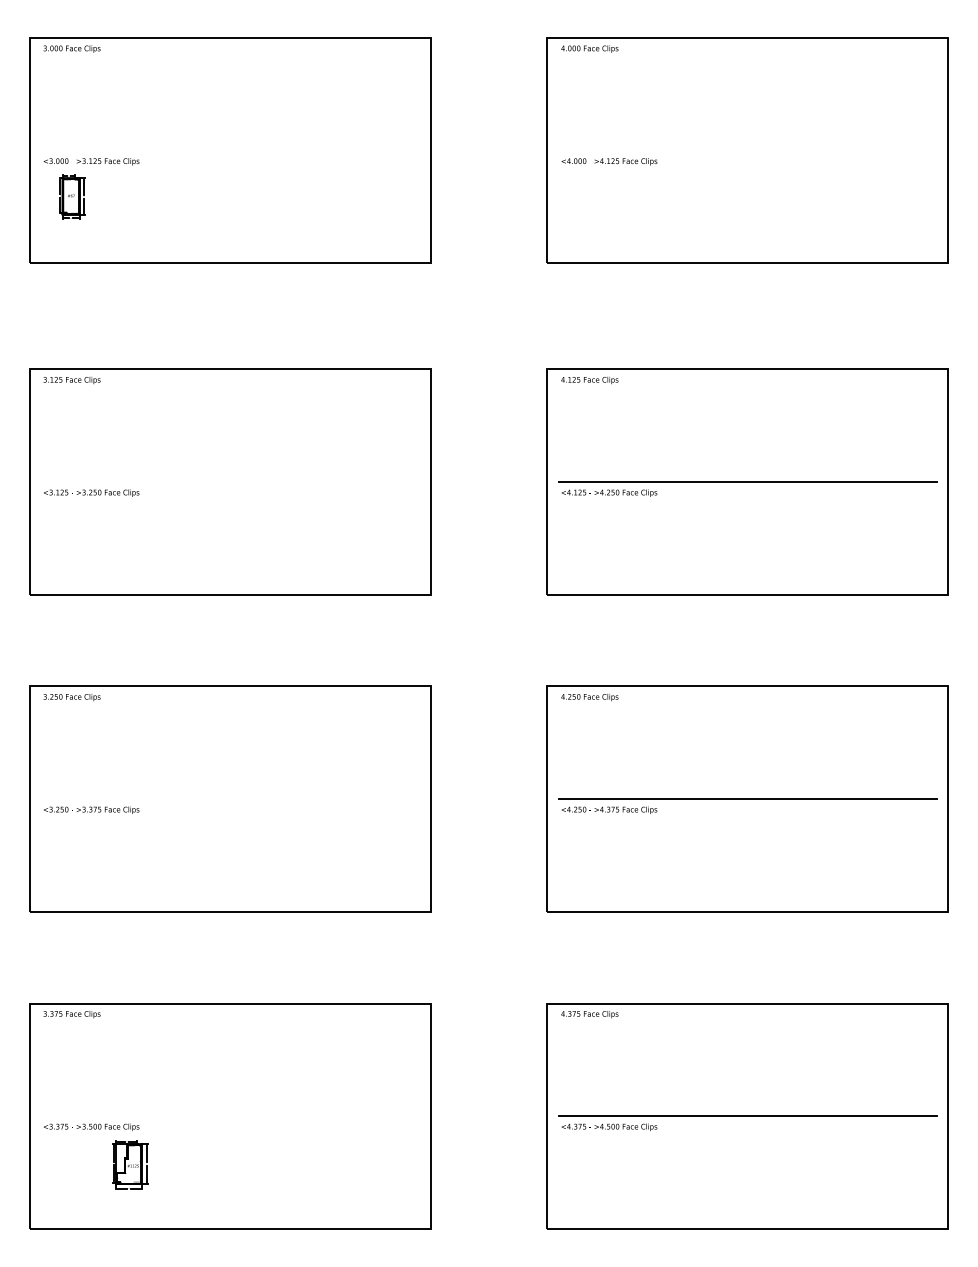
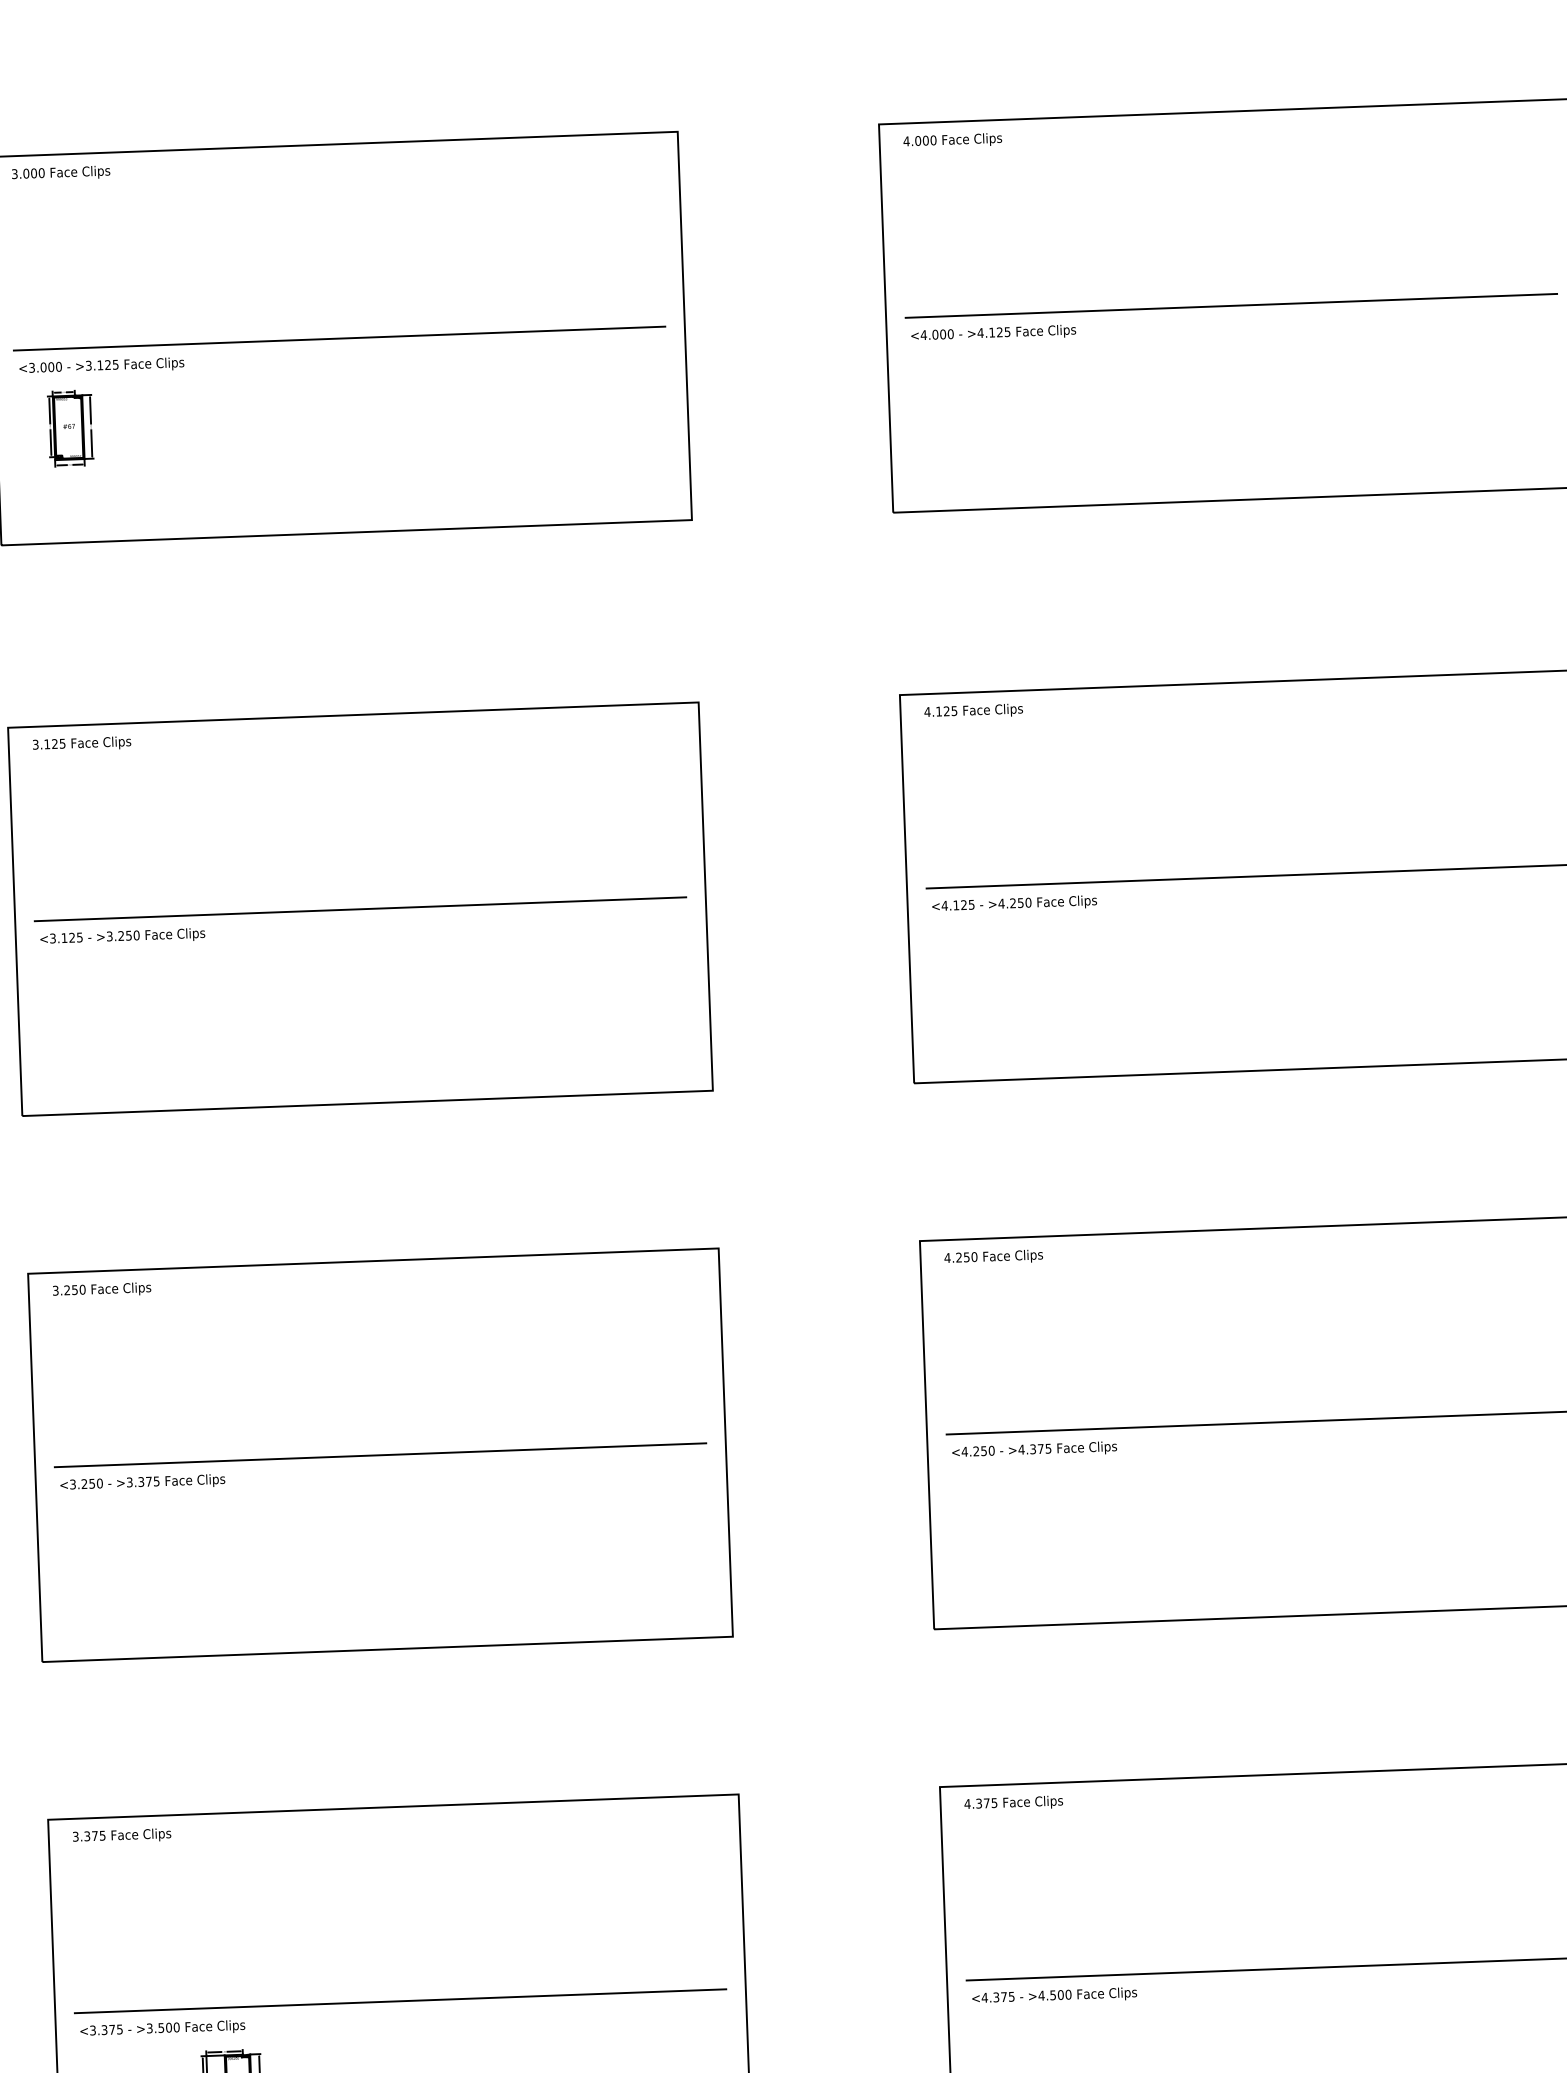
line: (229, 150) -> (338, 338), added
line: (747, 150) -> (1230, 305), added
line: (229, 482) -> (359, 909), added
line: (229, 799) -> (379, 1455), added
line: (229, 1116) -> (399, 2001), added

